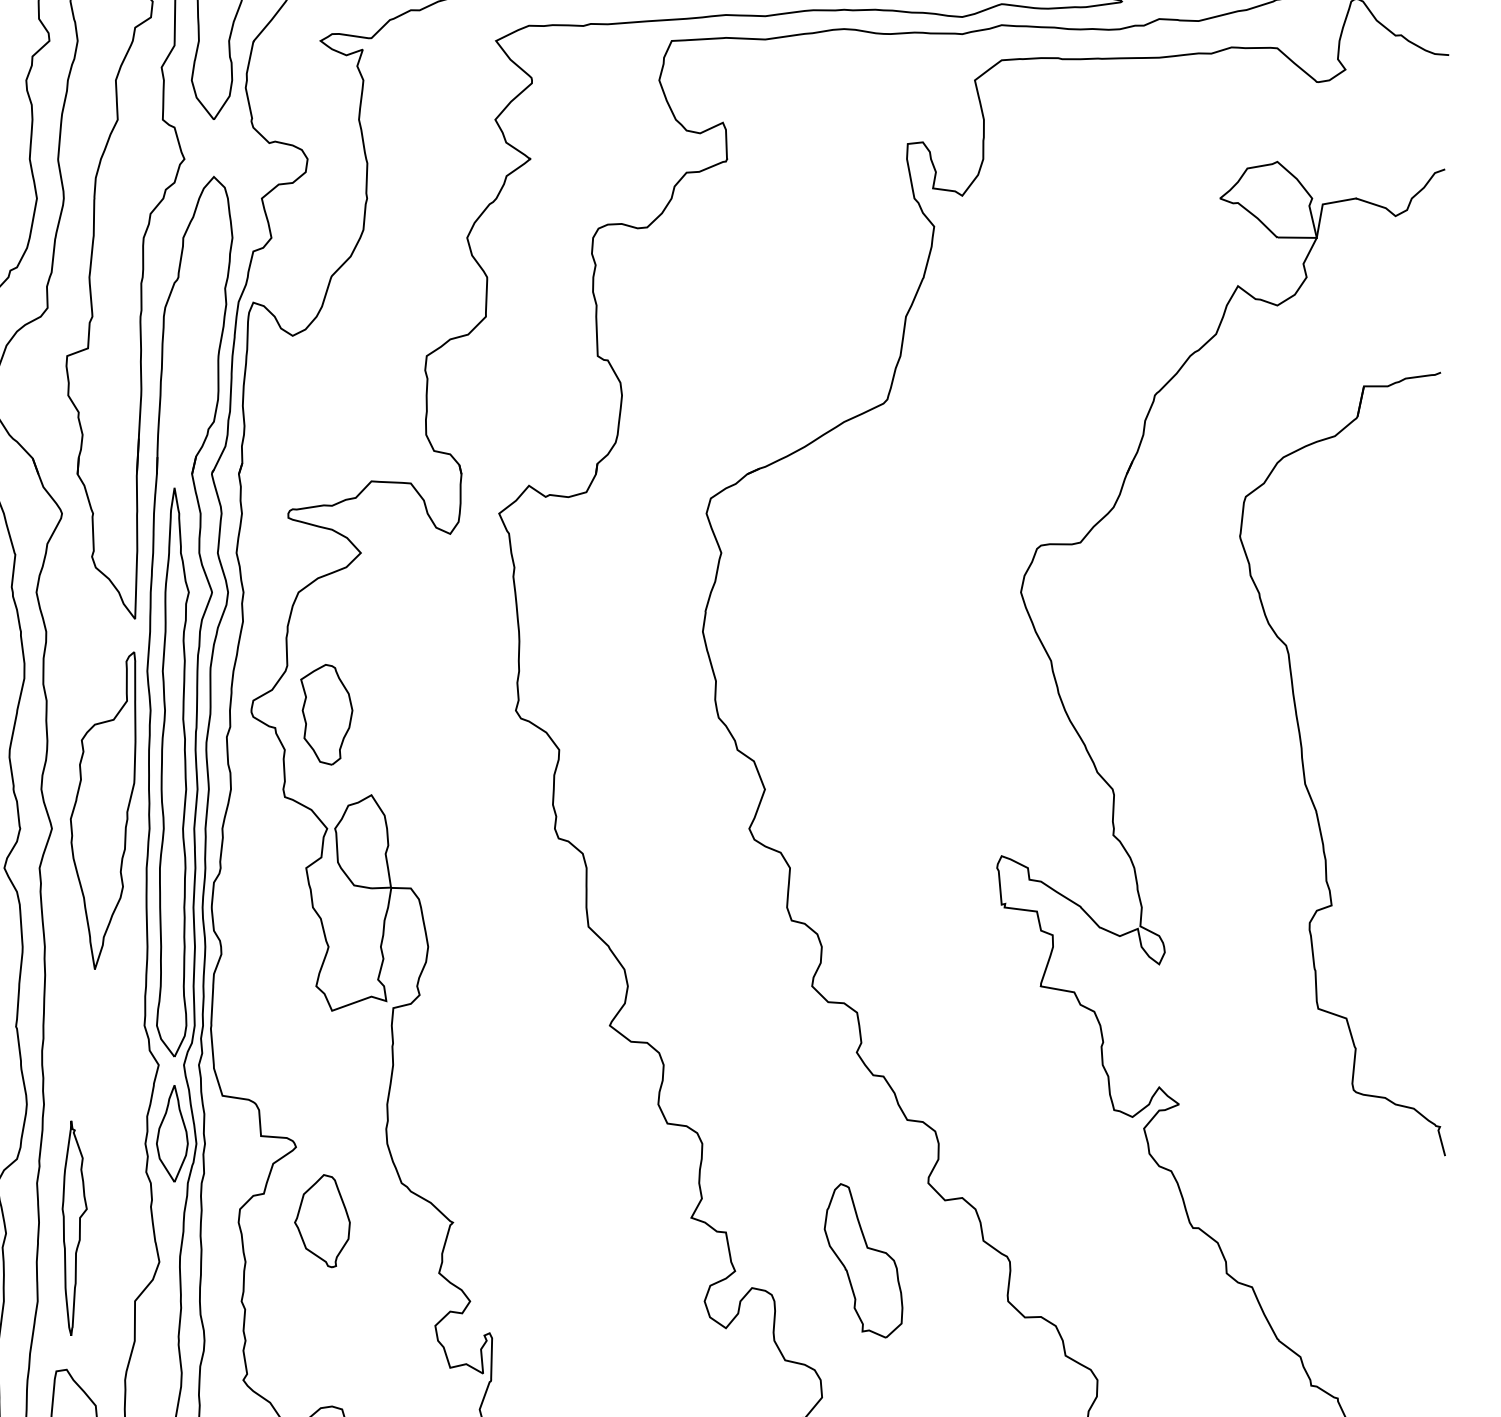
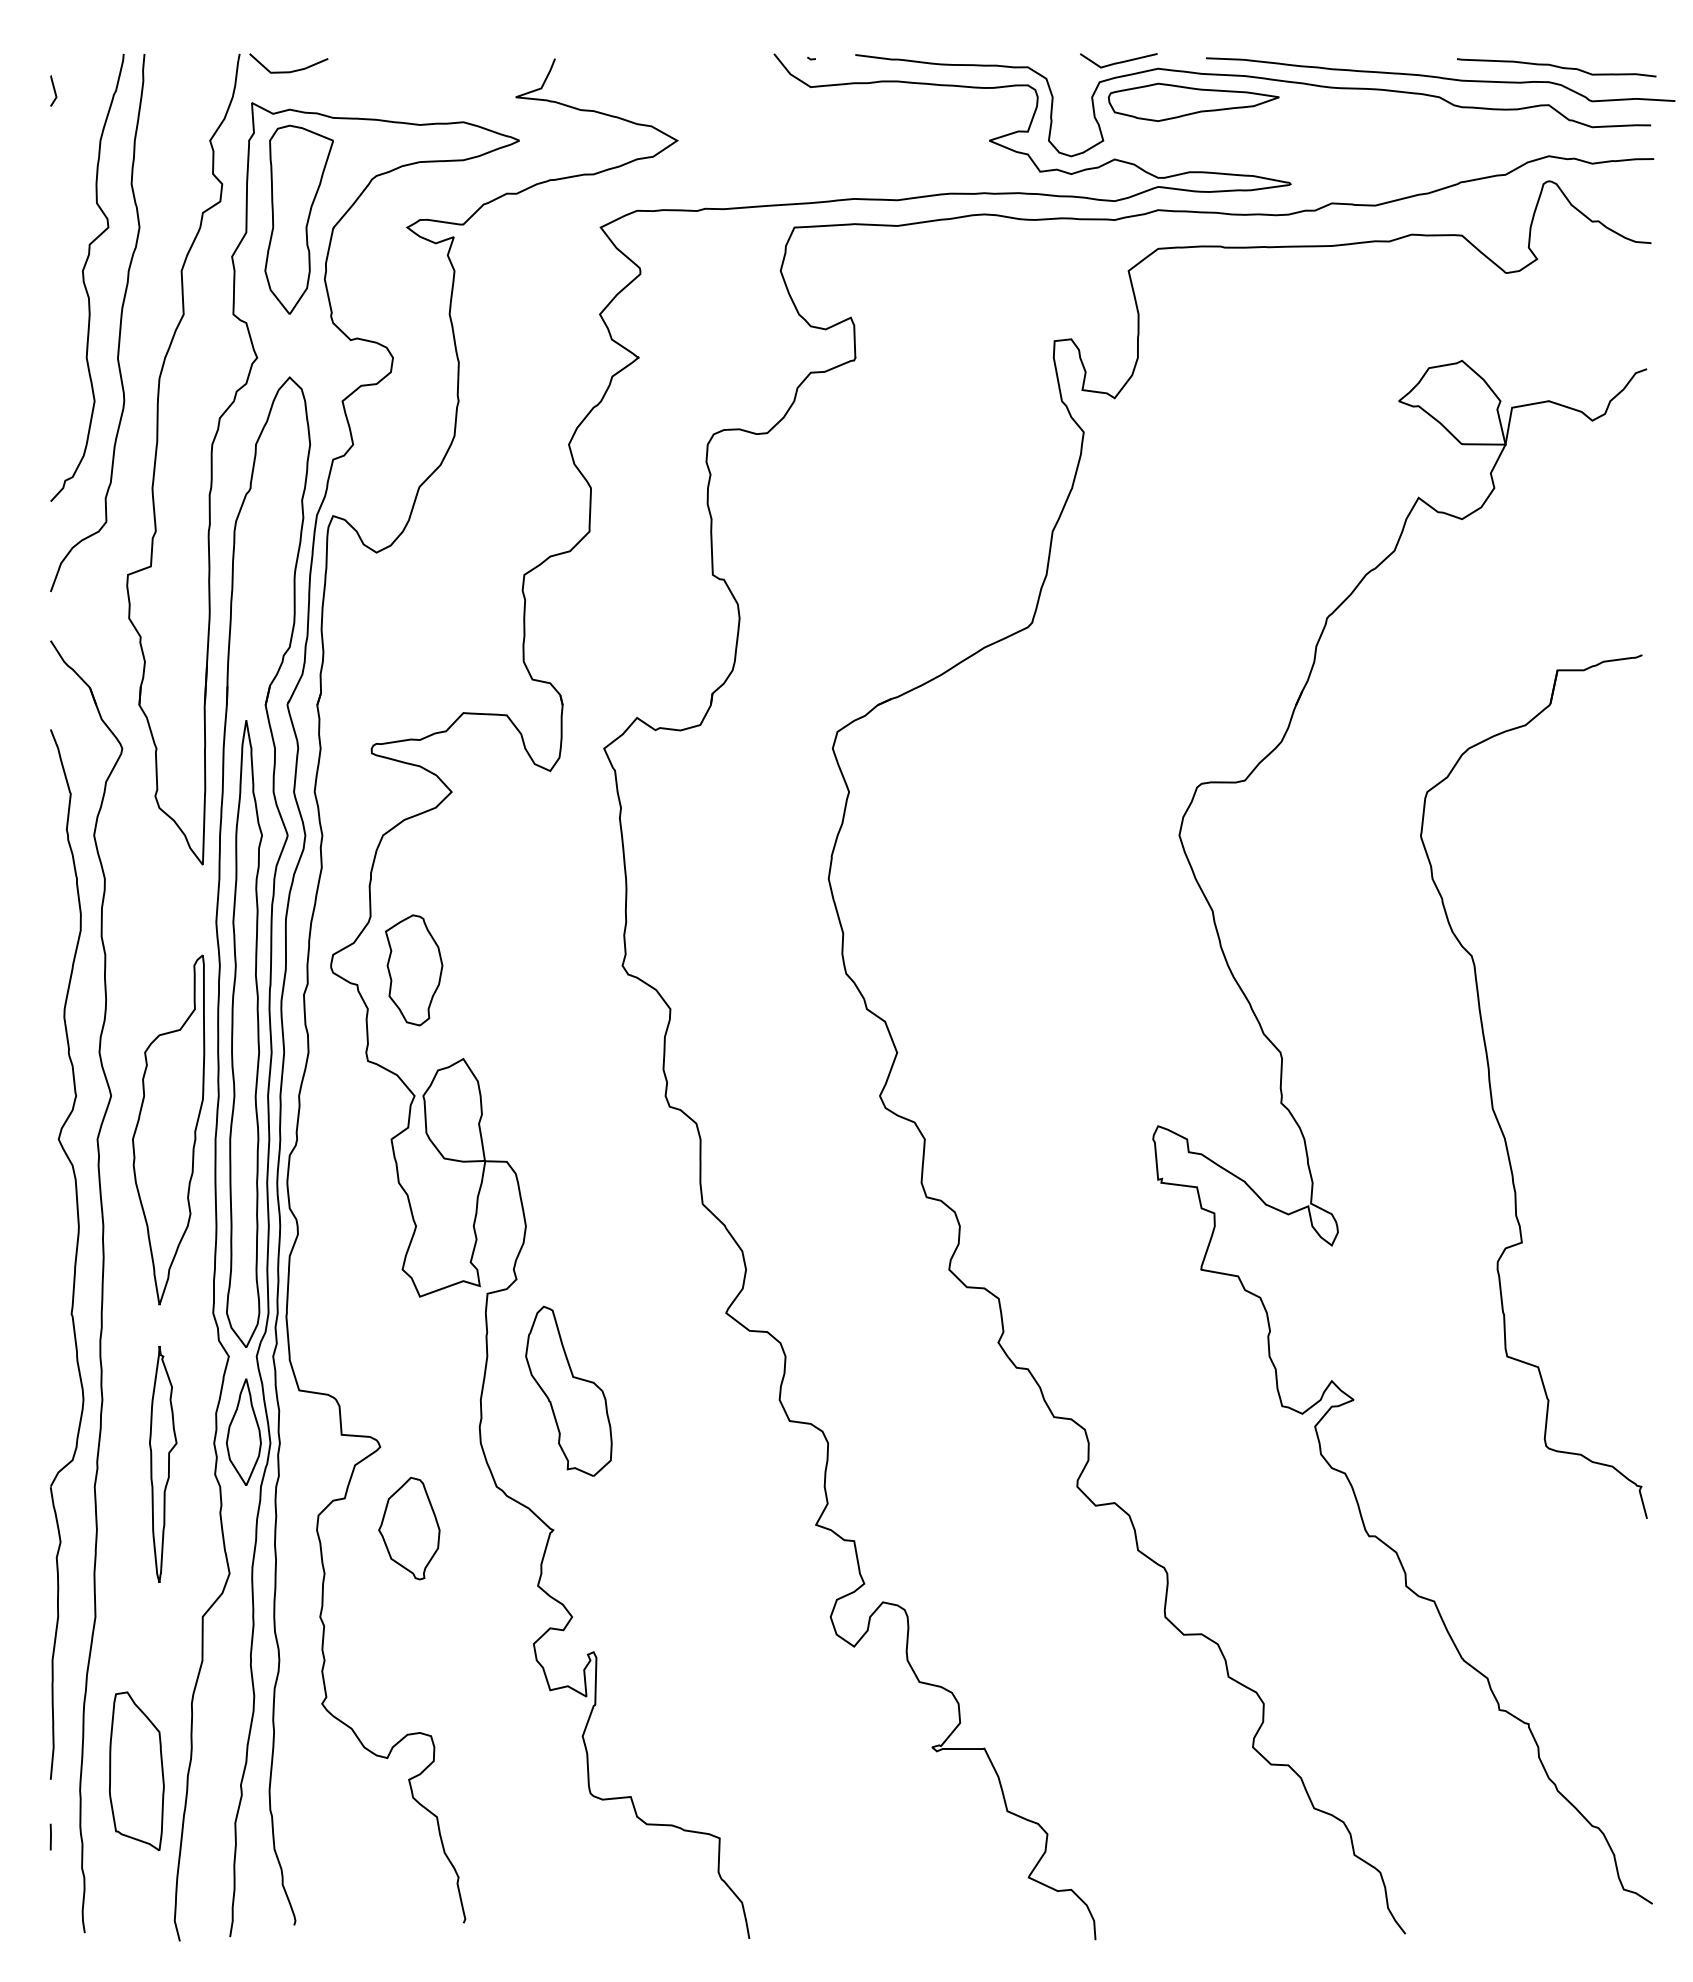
part: (1304, 772) -> (1492, 1095), moved
part: (103, 810) -> (168, 1129), moved
part: (74, 1228) -> (163, 1464), moved
part: (863, 1260) -> (568, 1390), moved

